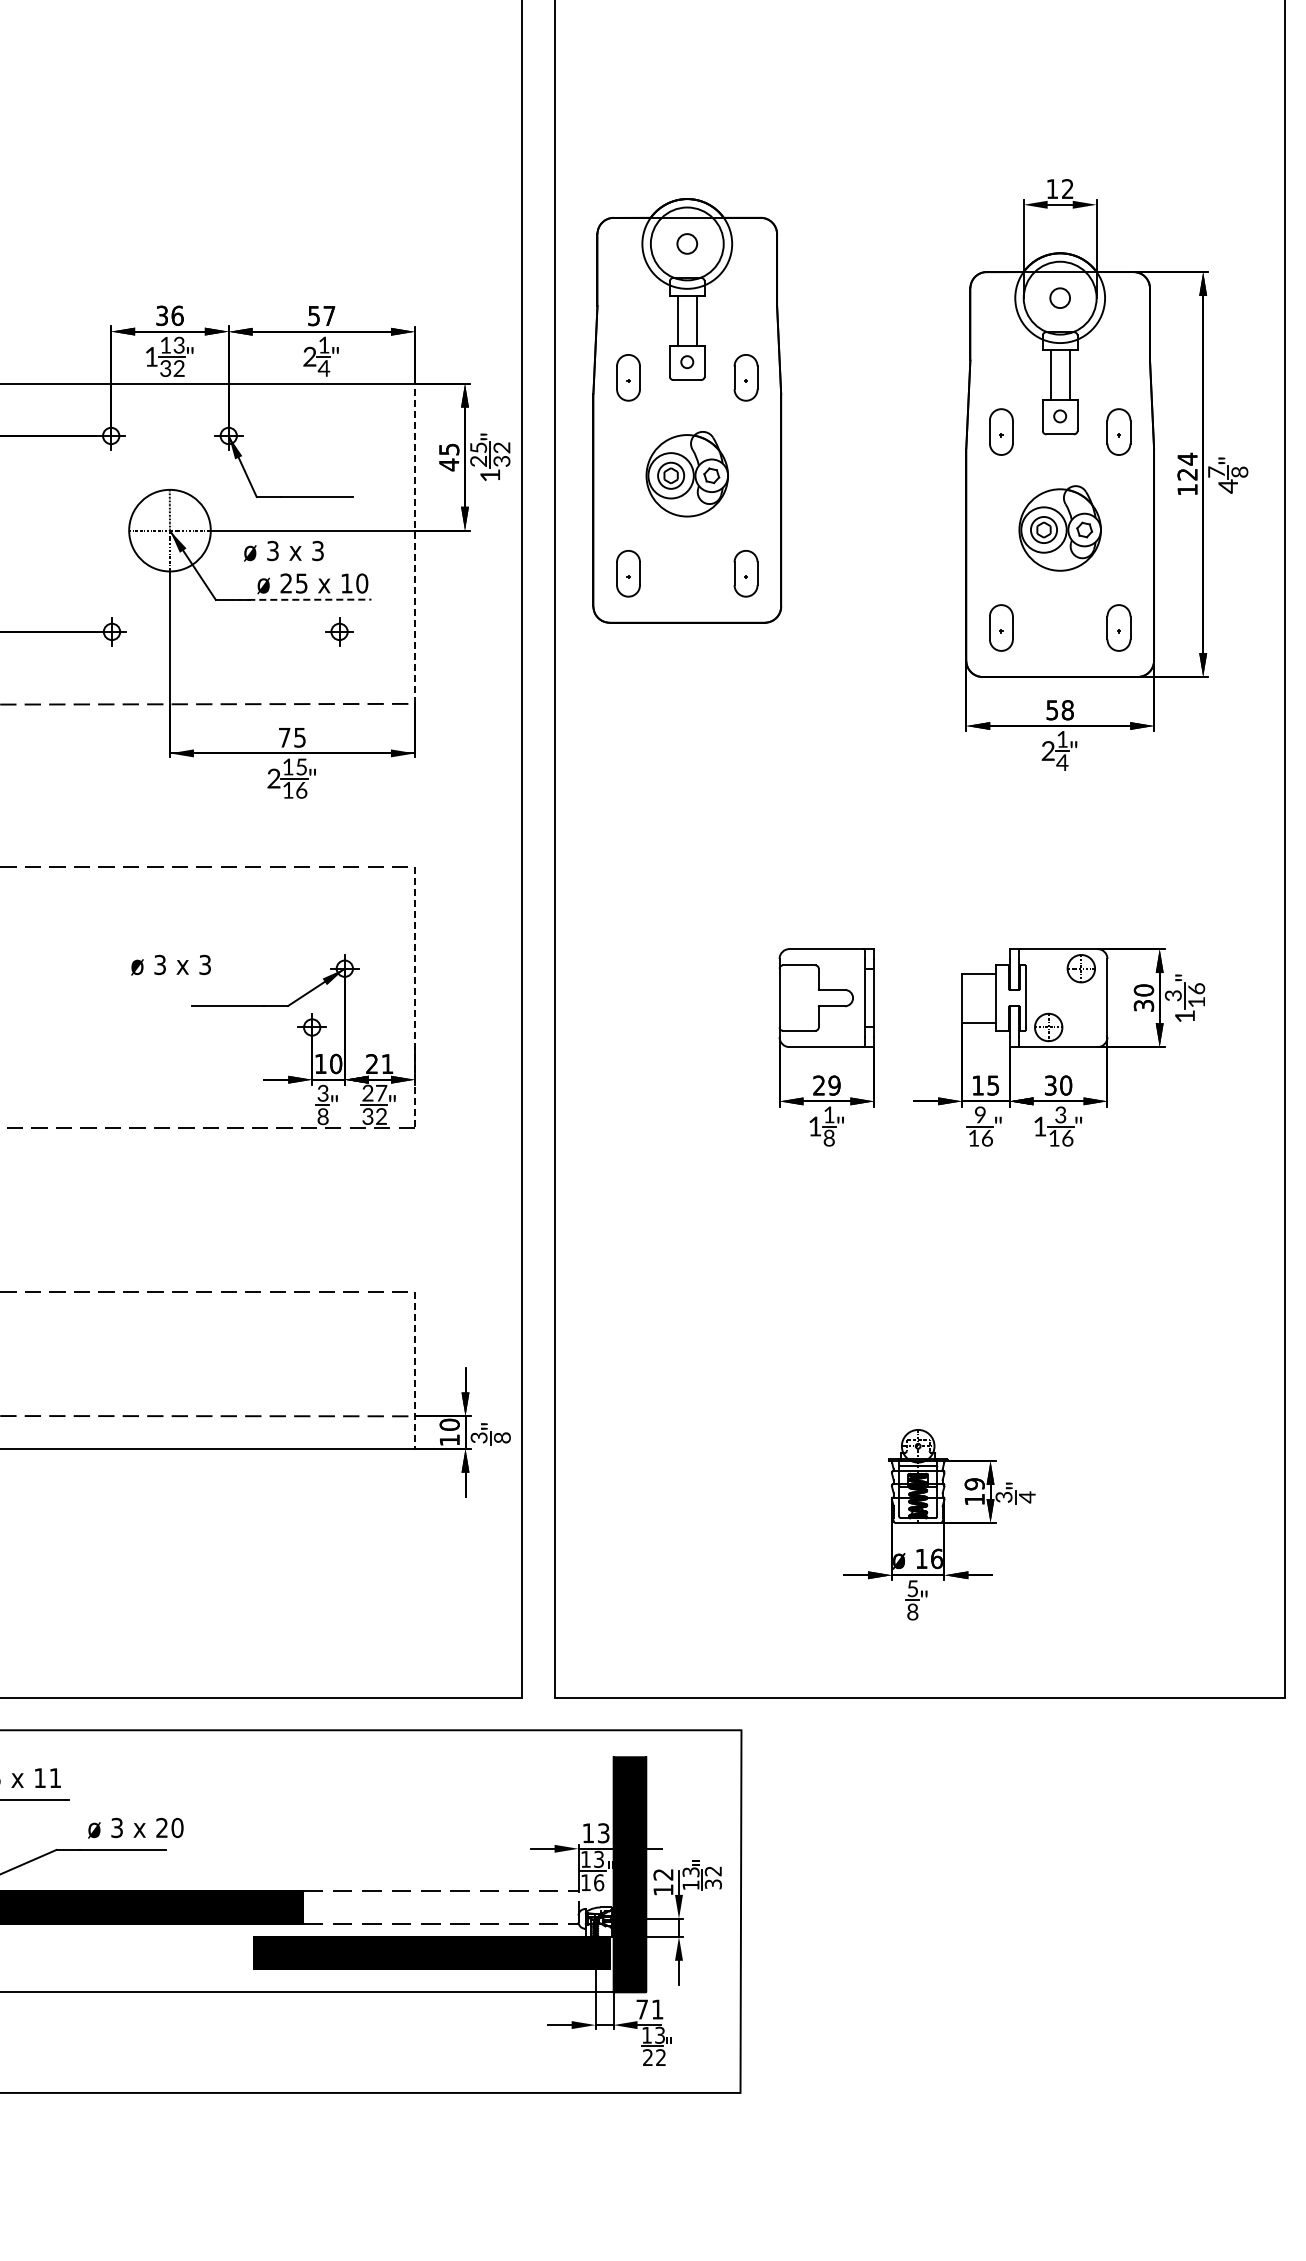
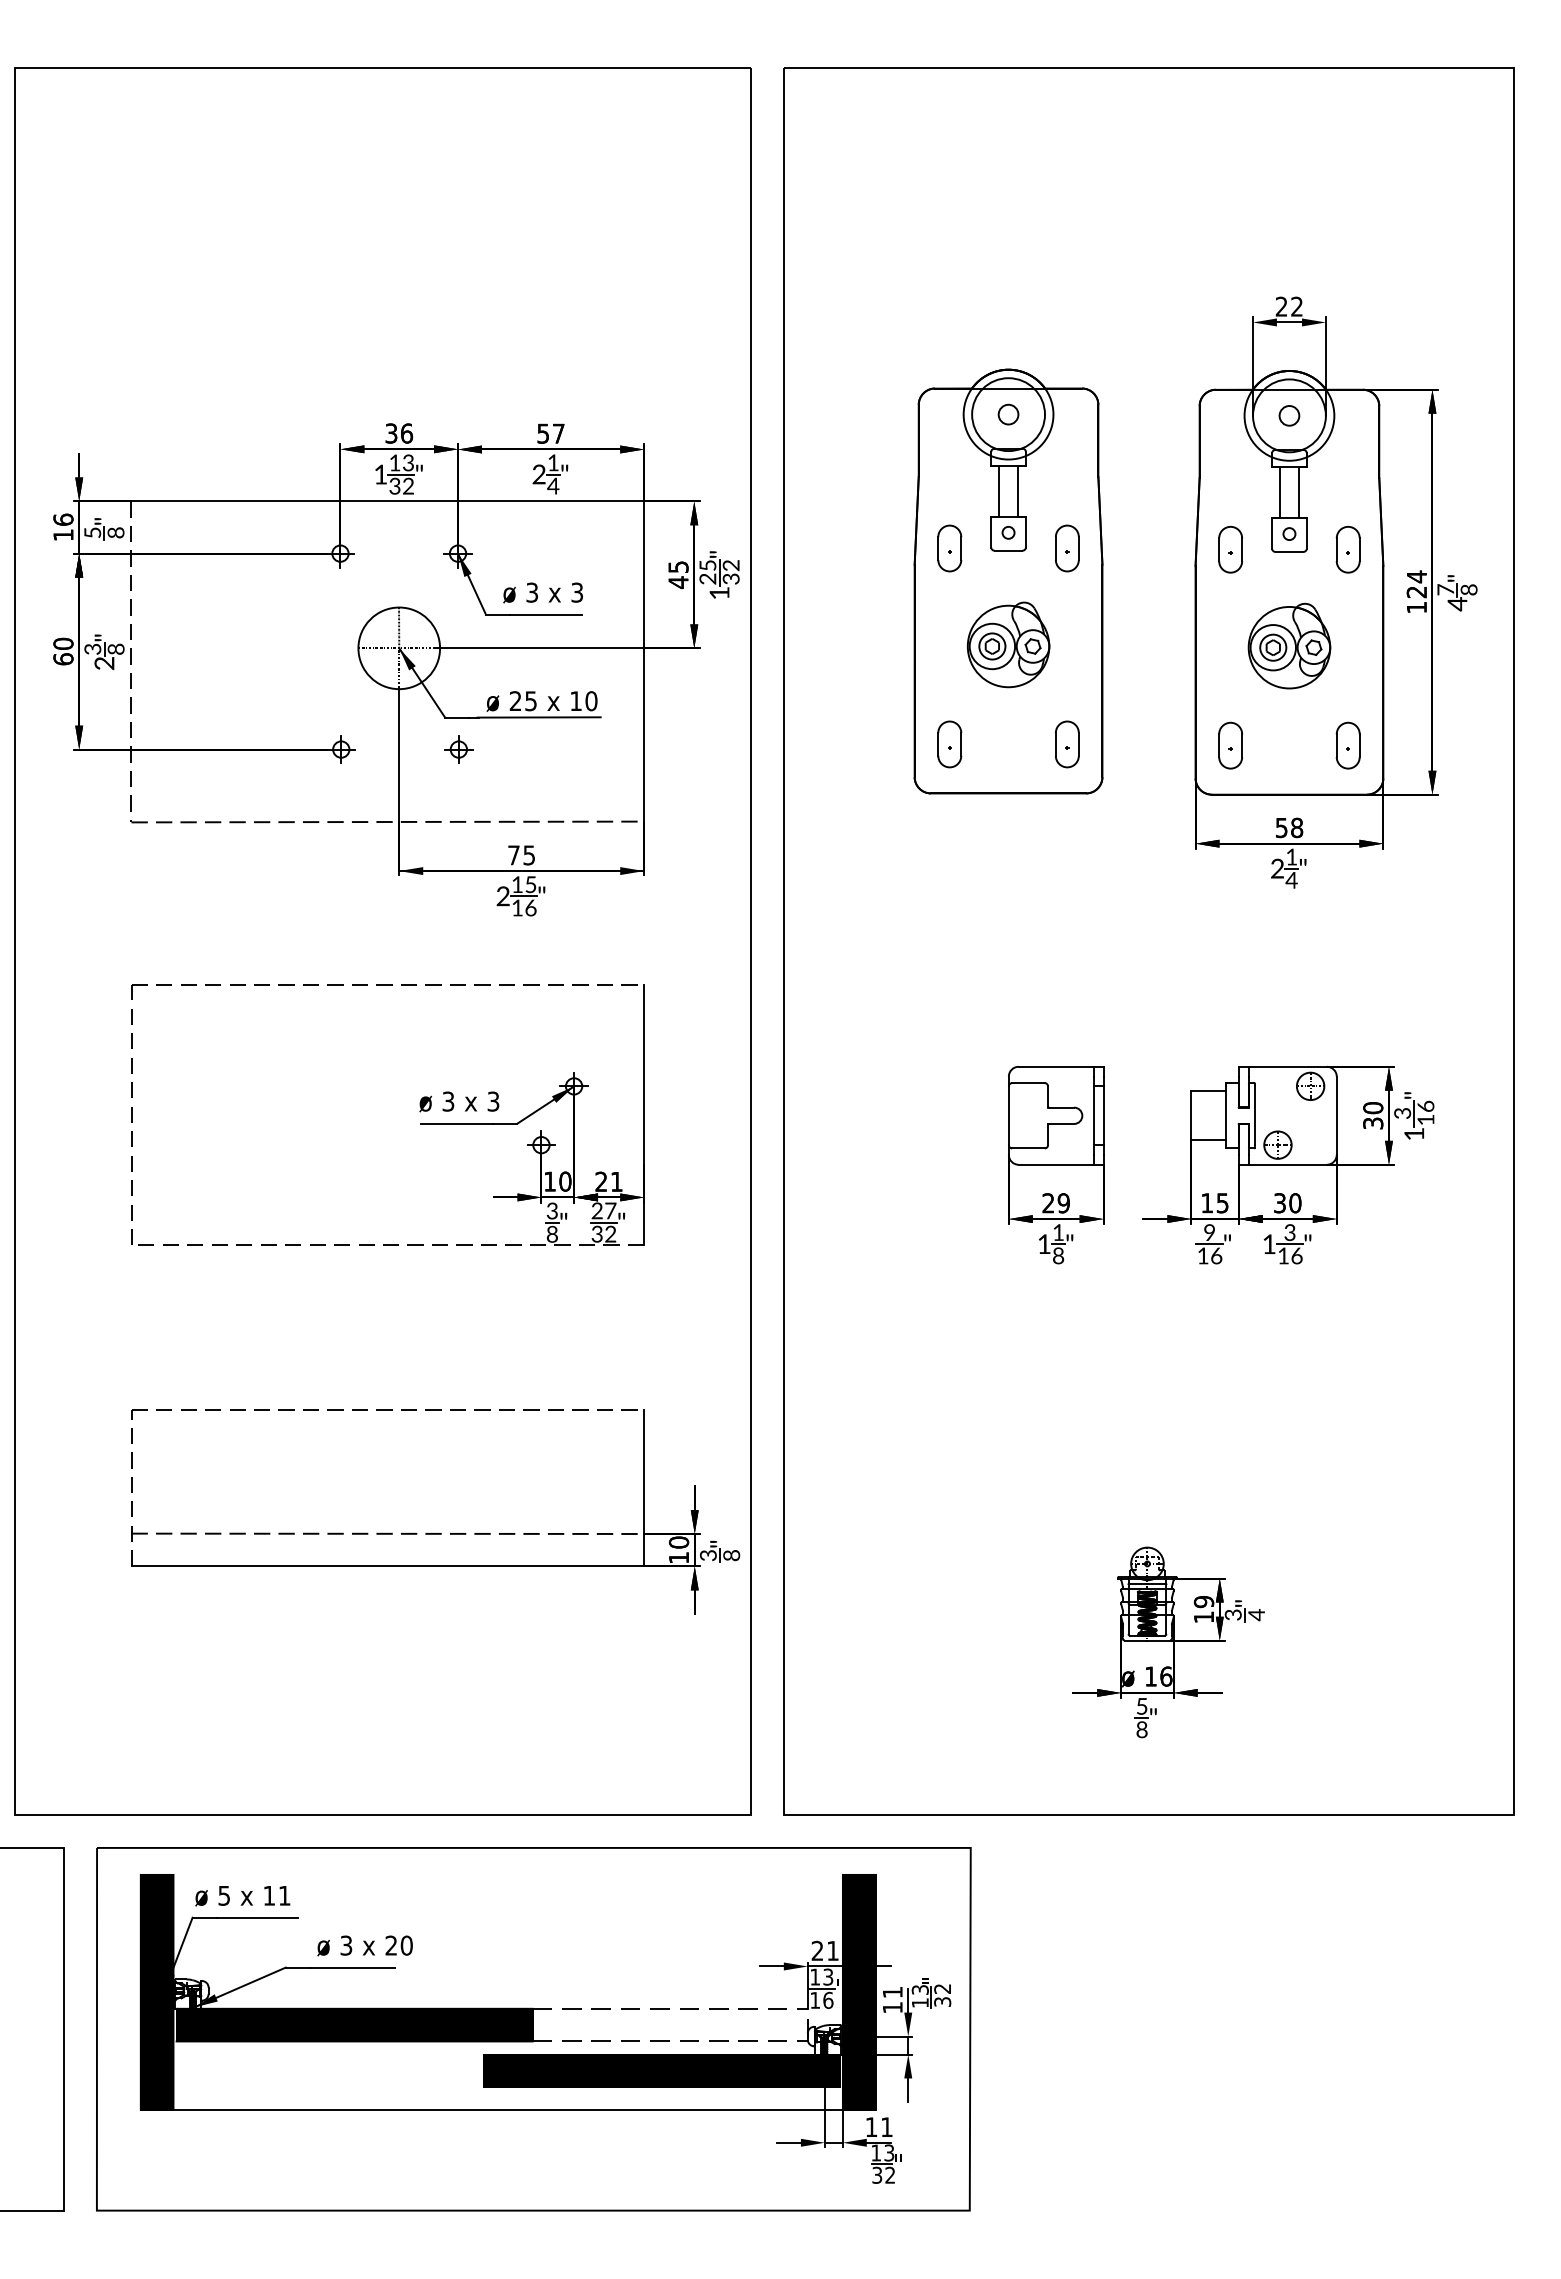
text: (1052, 188) -> (1281, 306), 12 -> 22
part: (687, 410) -> (1008, 581), moved
line: (415, 543) -> (644, 661), dashed -> solid
text: (283, 550) -> (542, 592), moved
line: (310, 599) -> (539, 717), dashed -> solid
part: (339, 631) -> (458, 749), moved
text: (171, 964) -> (459, 1101), moved
line: (415, 997) -> (644, 1115), dashed -> solid
line: (415, 1370) -> (644, 1488), dashed -> solid
text: (595, 1832) -> (824, 1950), 13 -> 21
text: (663, 1874) -> (892, 1992), 12 -> 11
text: (642, 2008) -> (871, 2126), 71 -> 11
text: (648, 2057) -> (877, 2175), 22 -> 32

